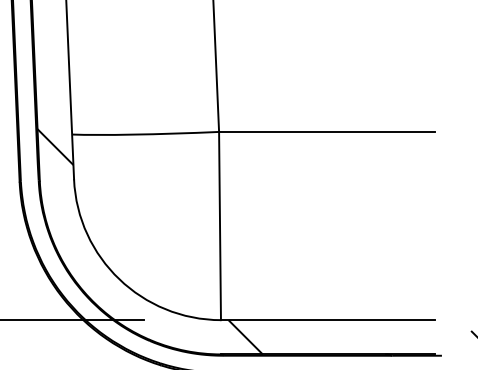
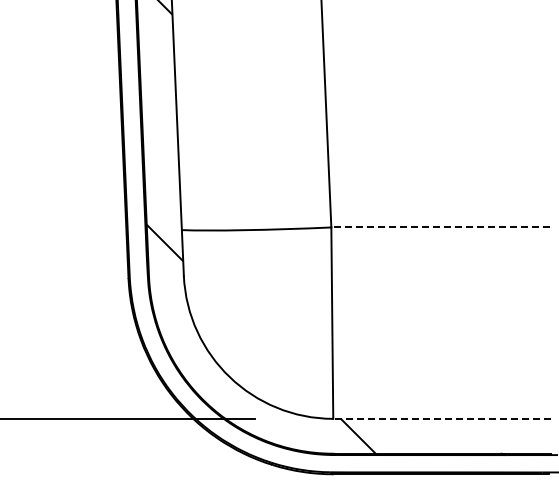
line: (326, 131) -> (440, 227), solid -> dashed
line: (328, 319) -> (442, 418), solid -> dashed

